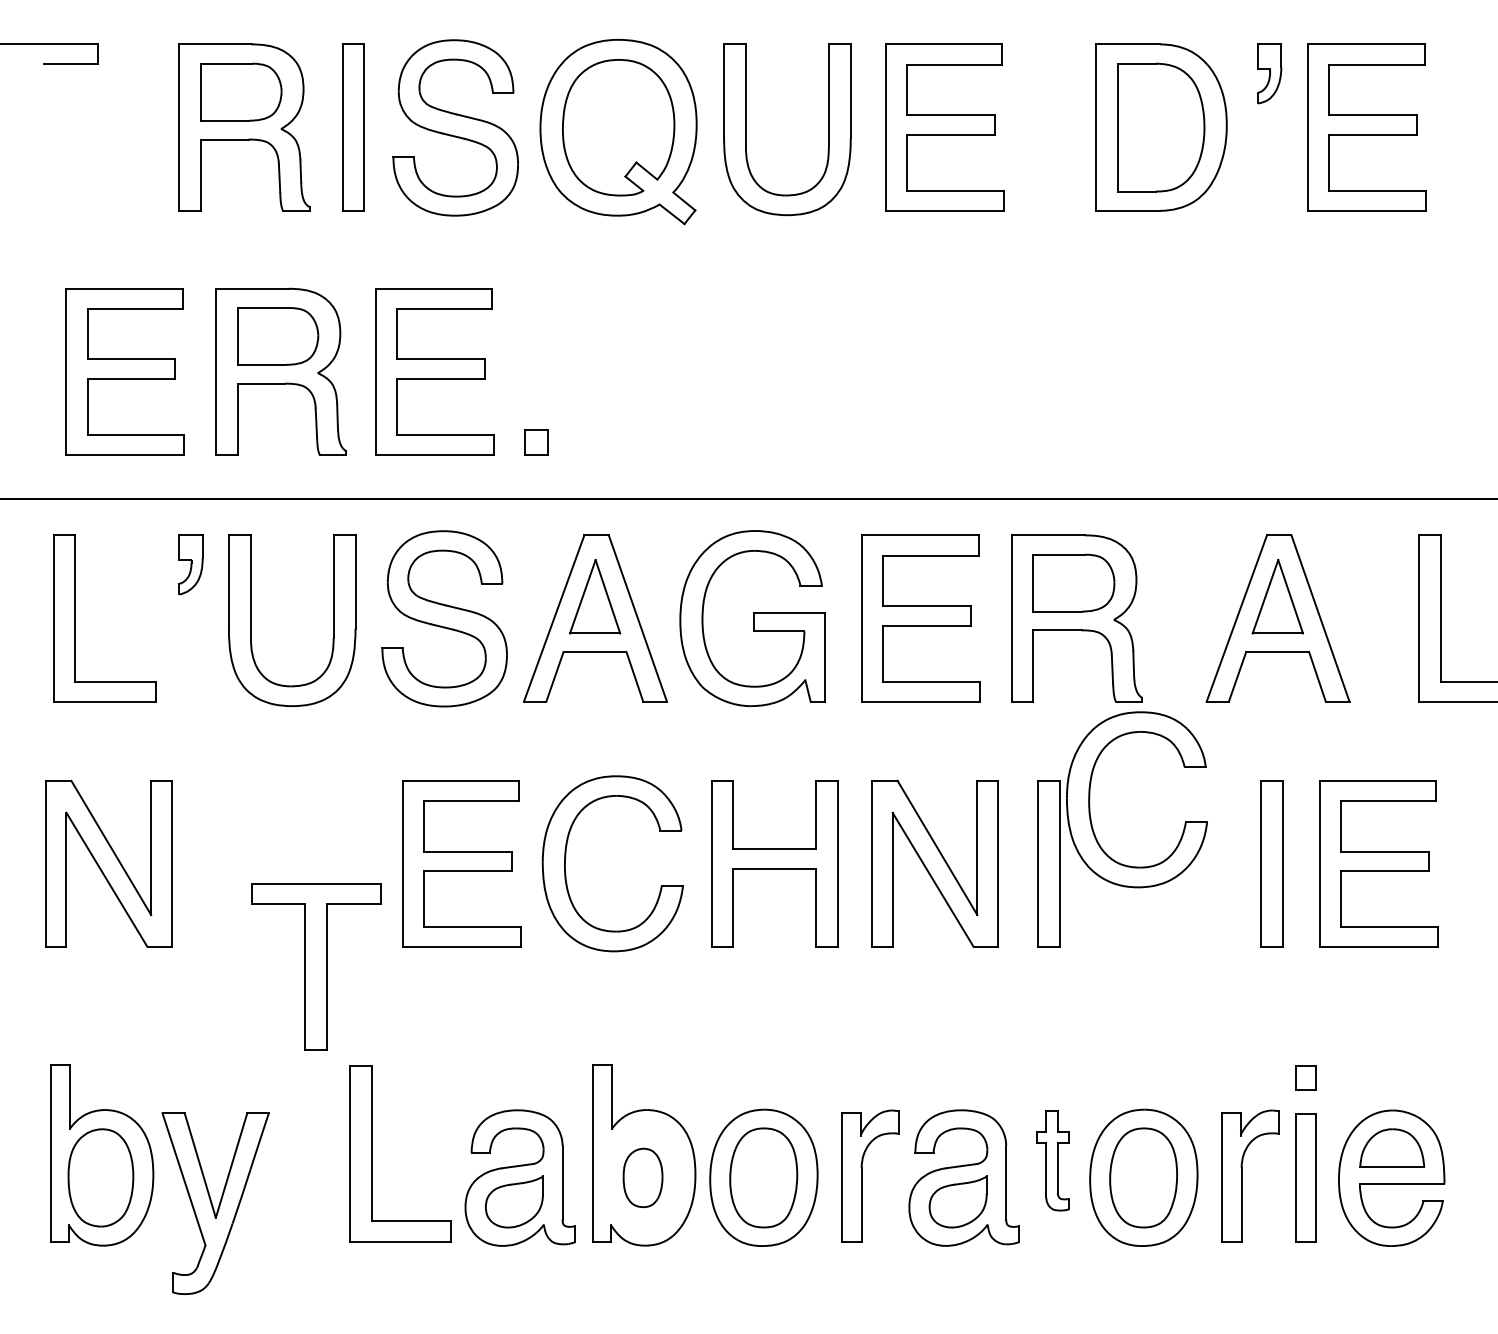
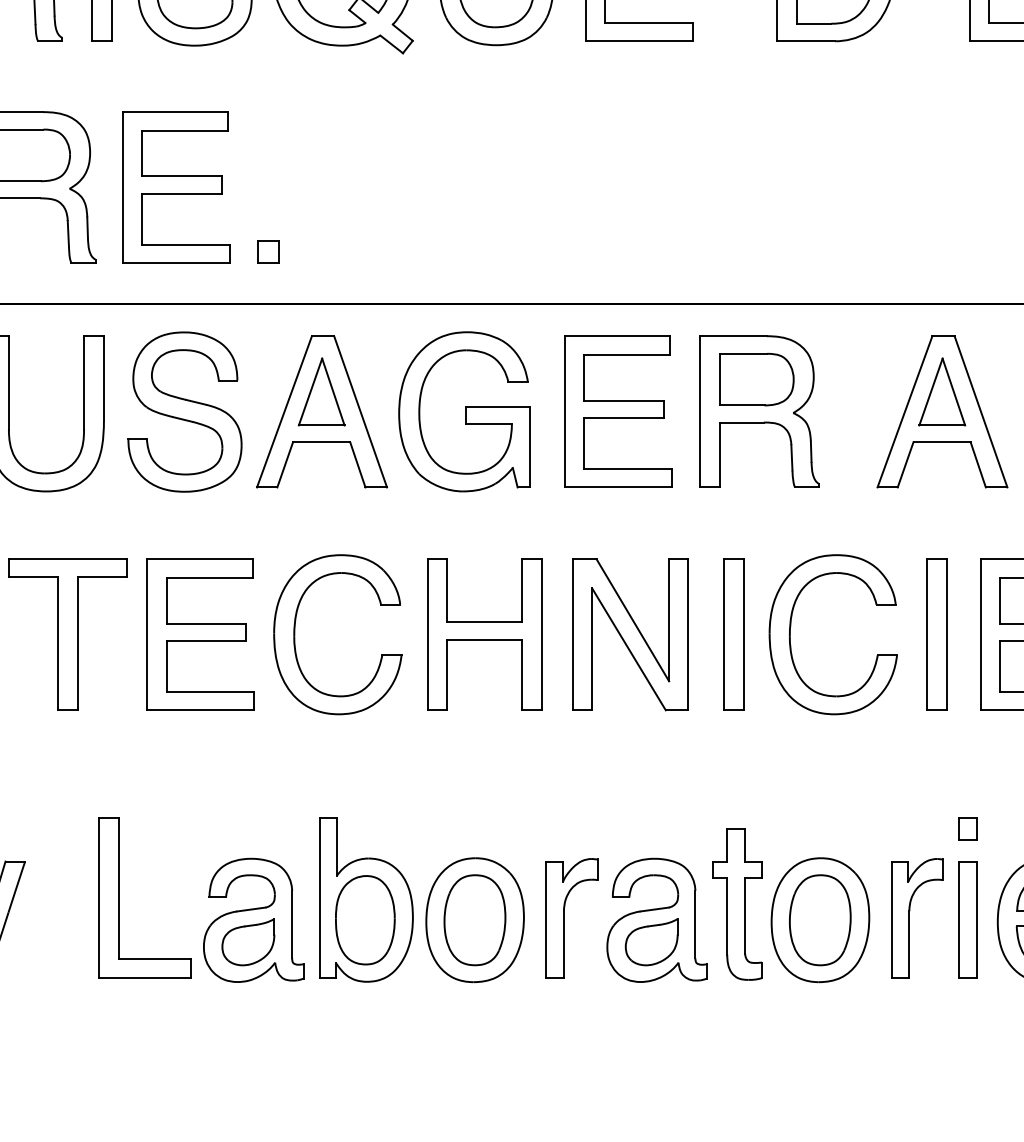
part: (1090, 799) -> (791, 634), moved
part: (316, 966) -> (68, 634), moved
part: (1052, 1160) -> (737, 904), size x1.67
part: (642, 1177) -> (364, 919), size x1.67

